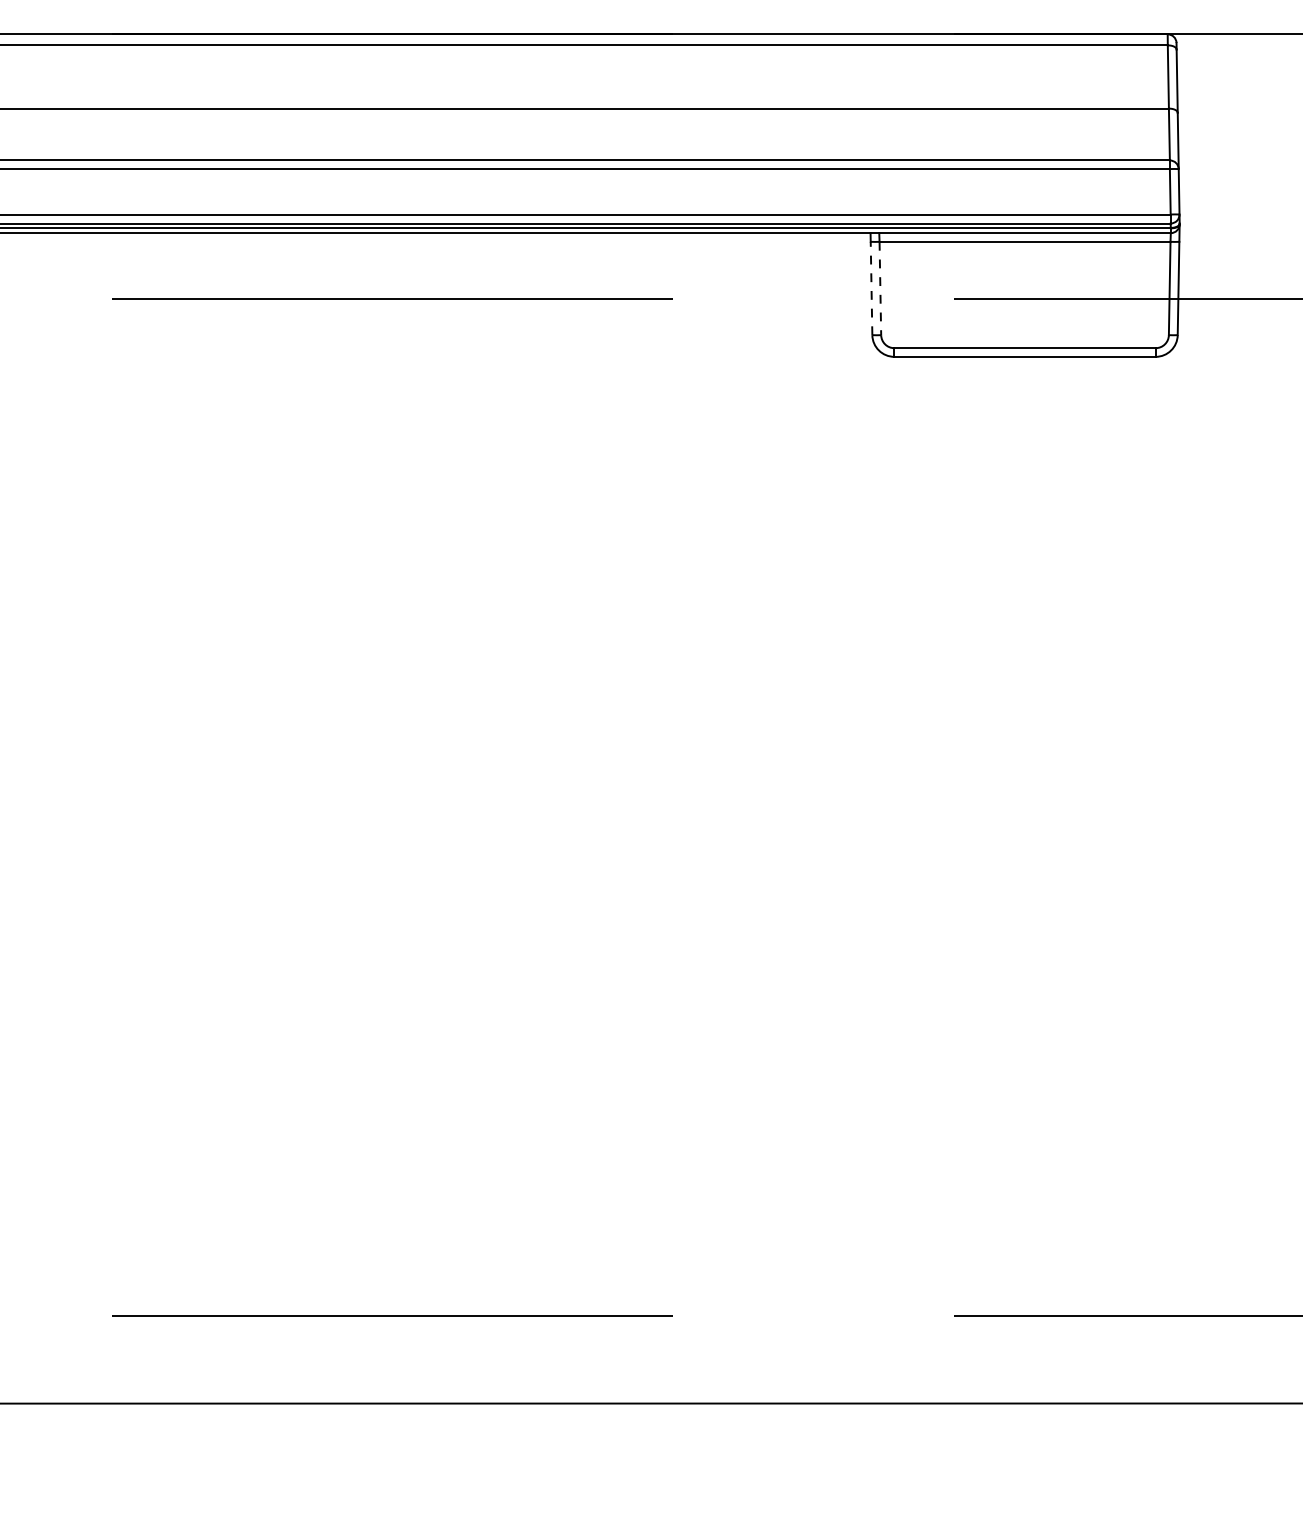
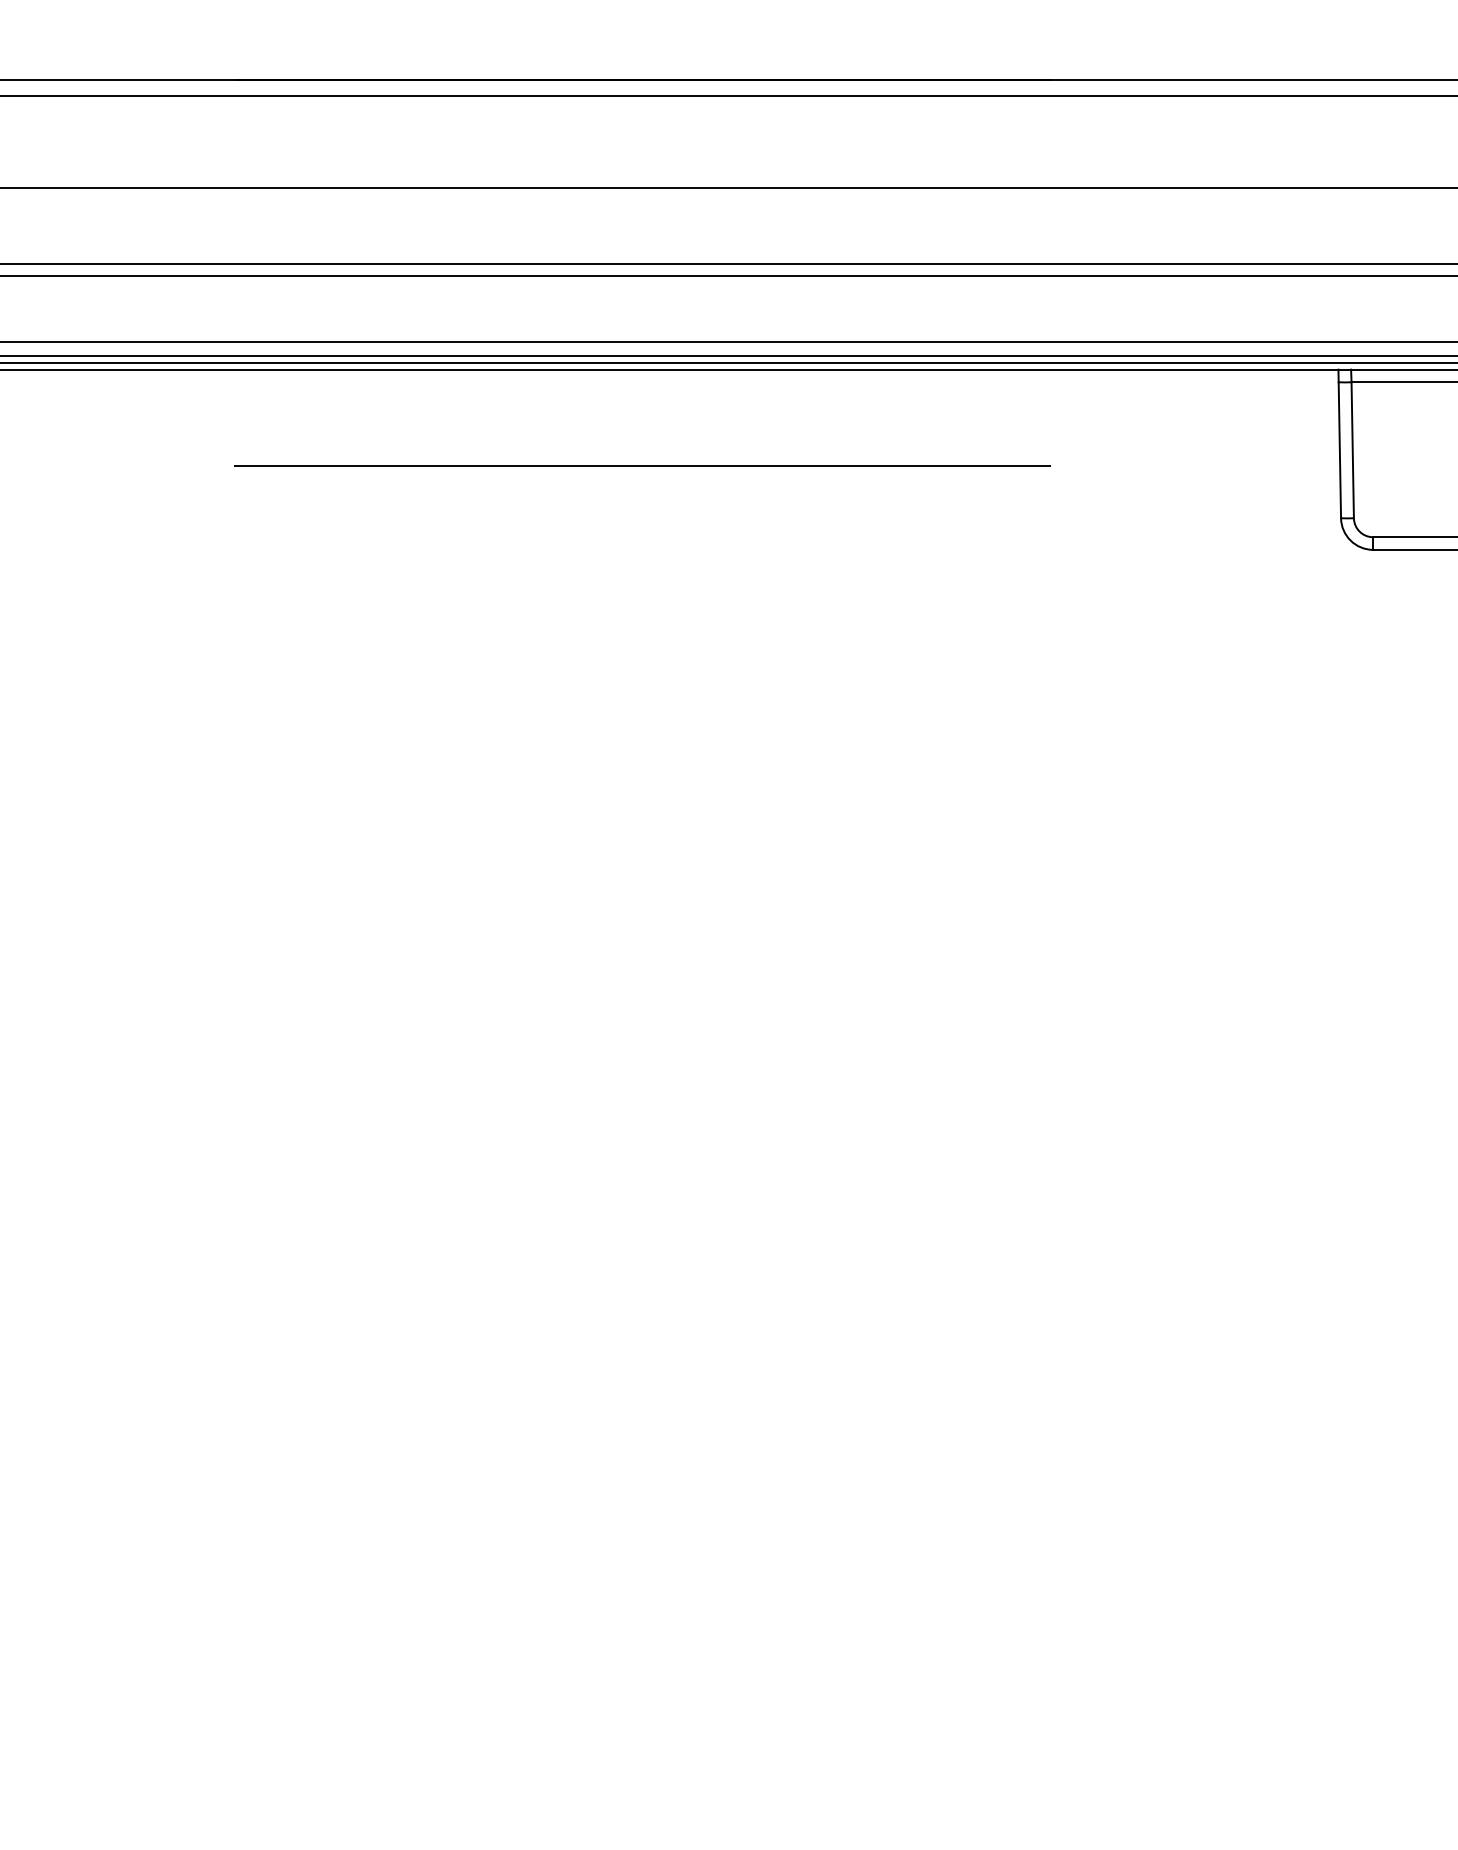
line: (871, 288) -> (1339, 450), dashed -> solid
line: (880, 288) -> (1352, 450), dashed -> solid

